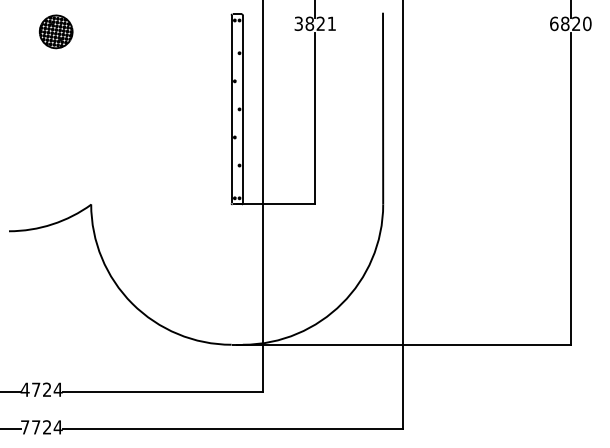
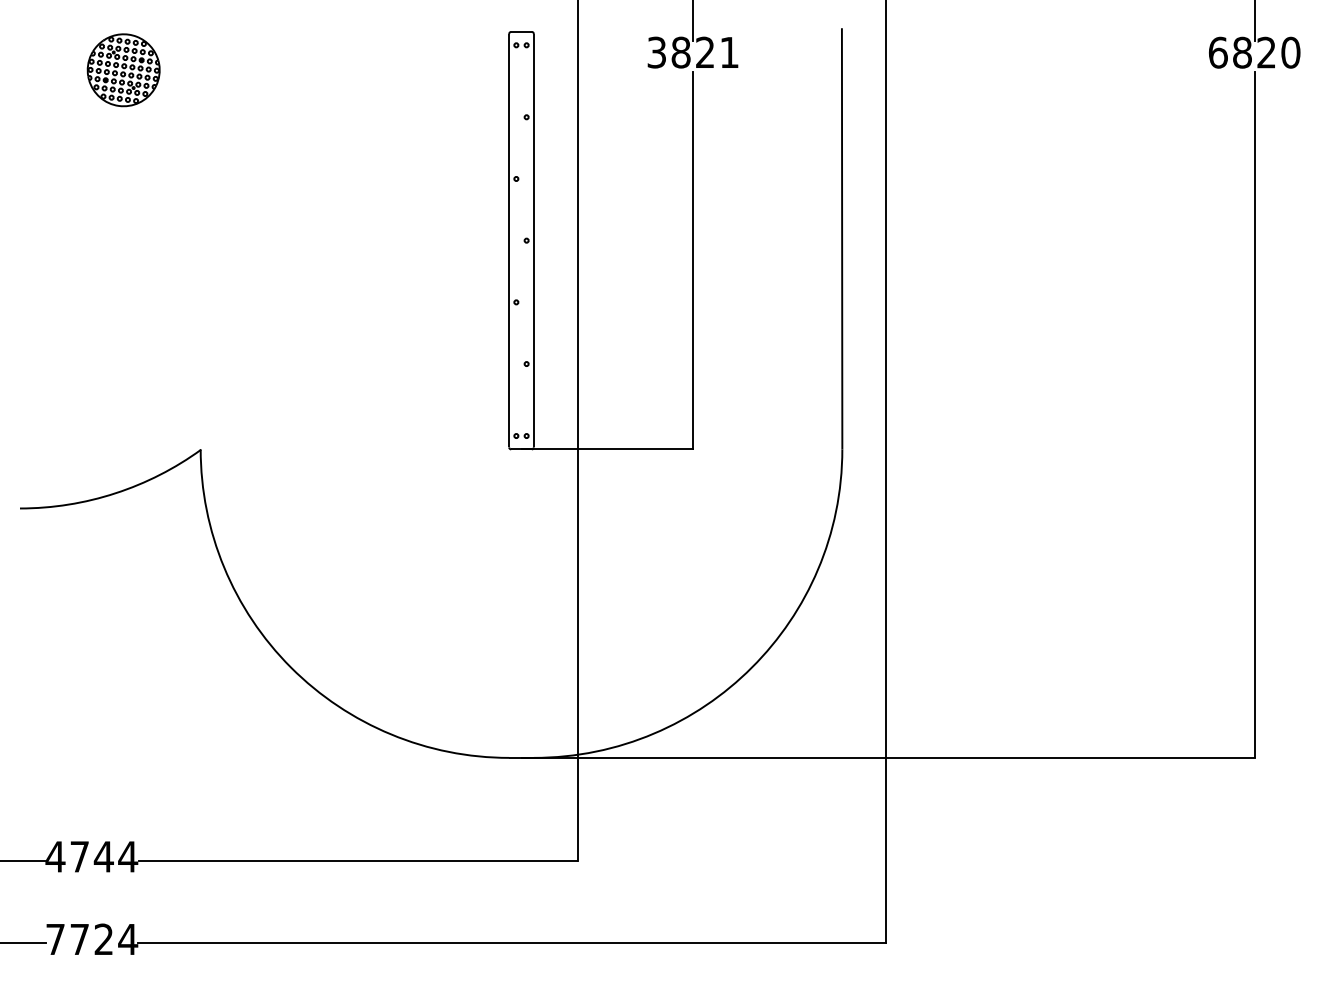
text: (46, 389) -> (102, 856), 4724 -> 4744

